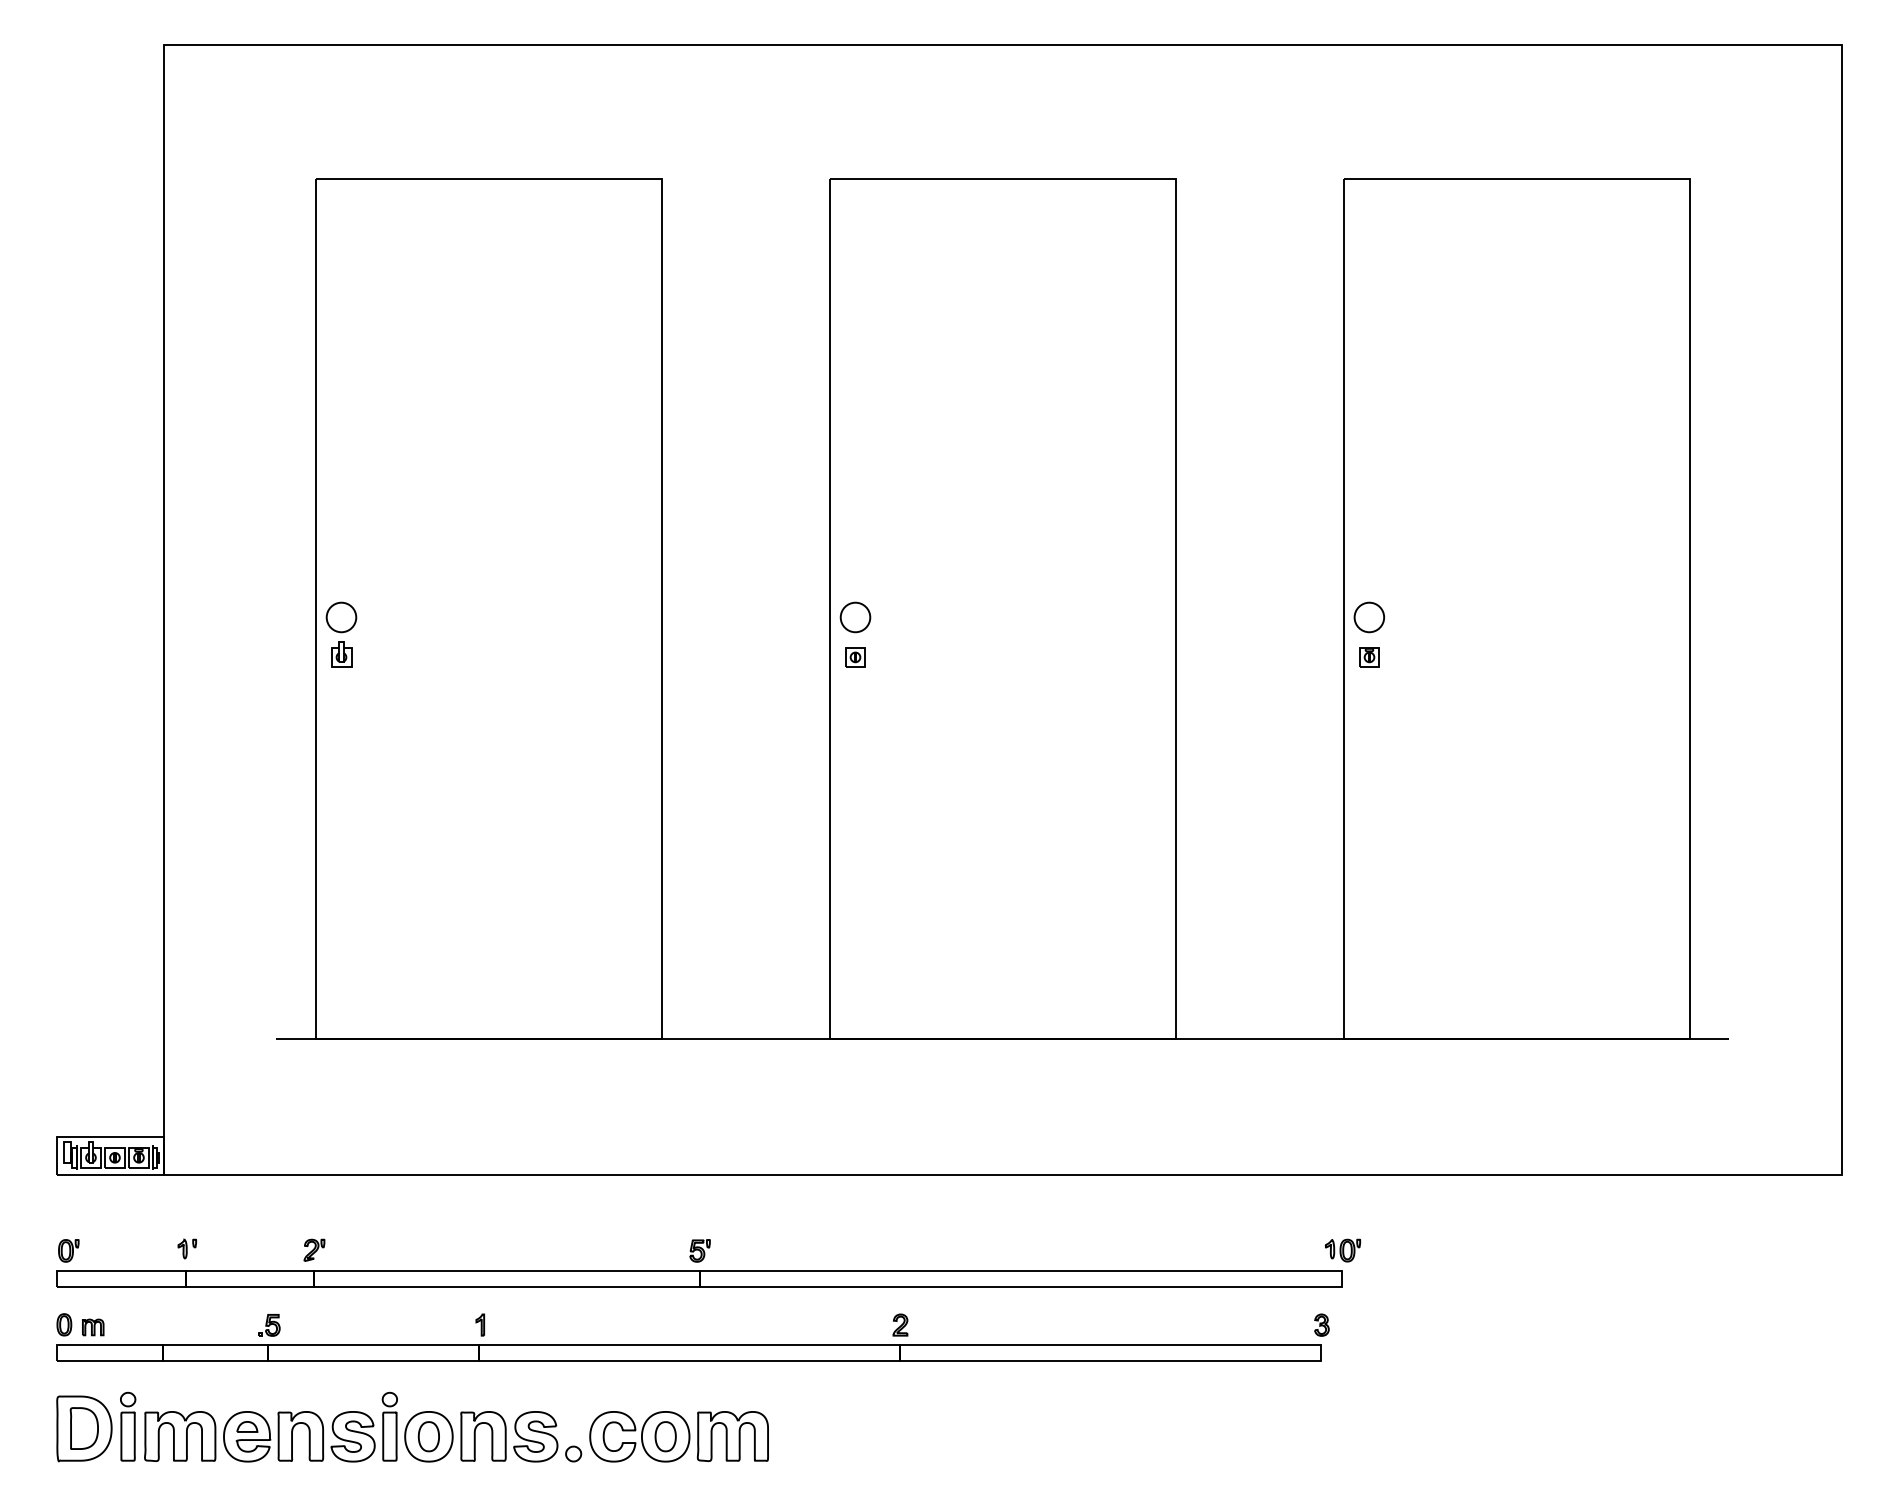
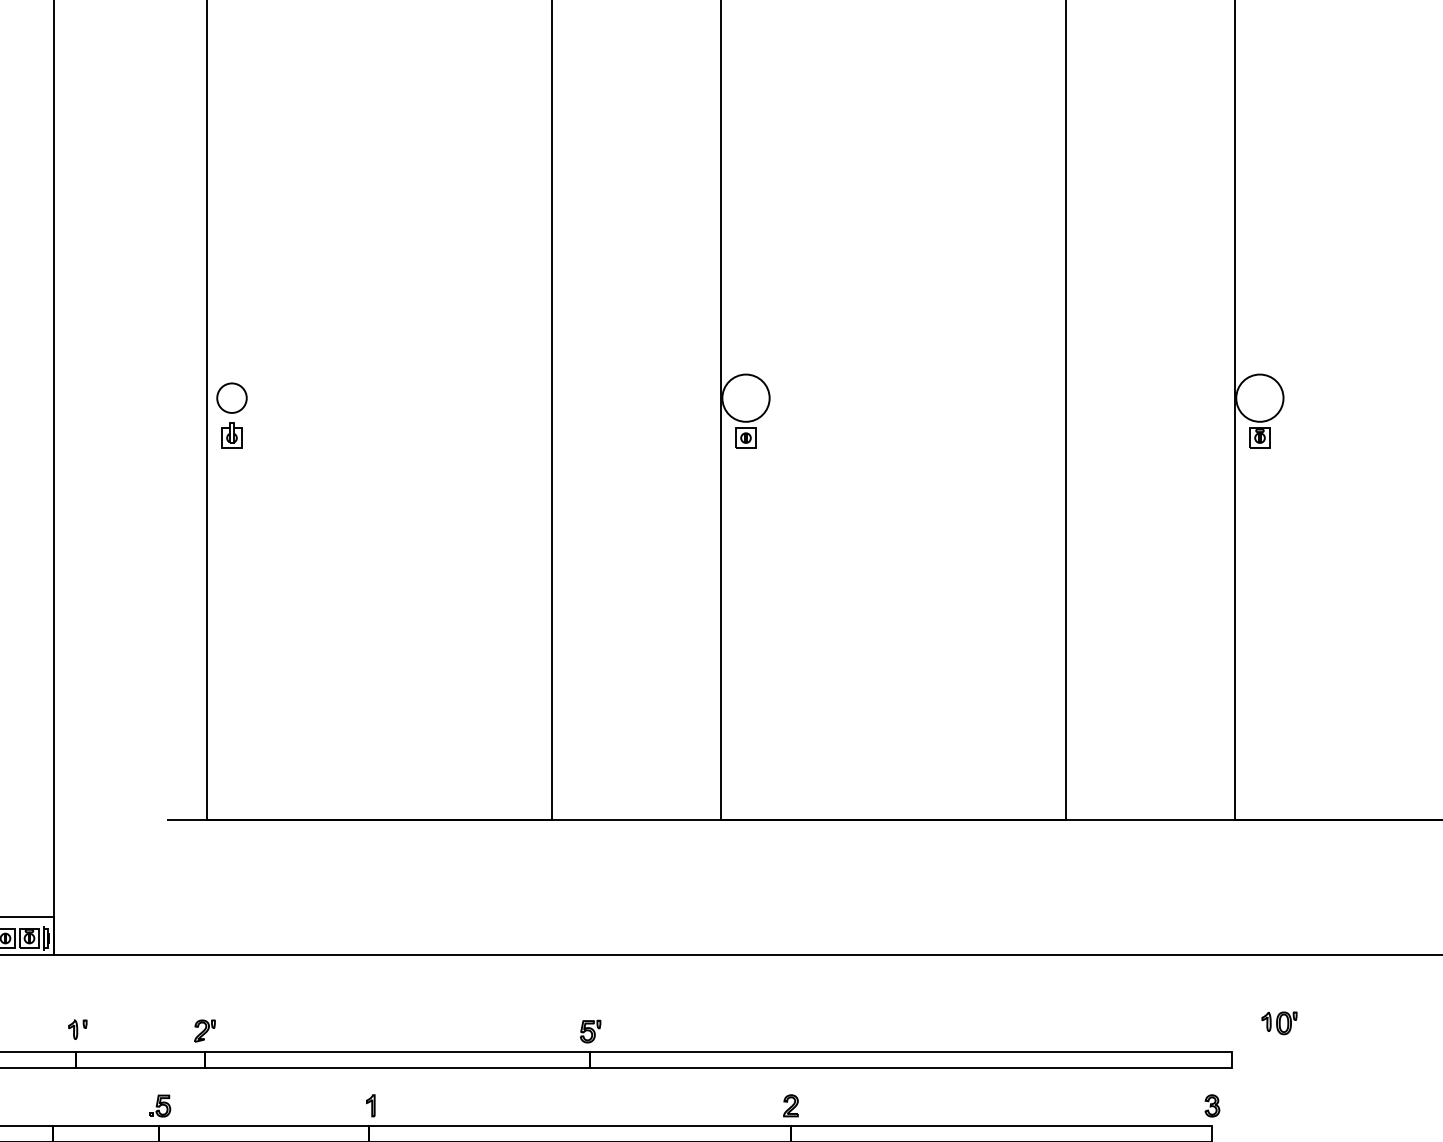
circle: (855, 617) -> (746, 398), size x1.6
circle: (1369, 617) -> (1260, 398), size x1.6
part: (1342, 1250) -> (1279, 1023), moved

